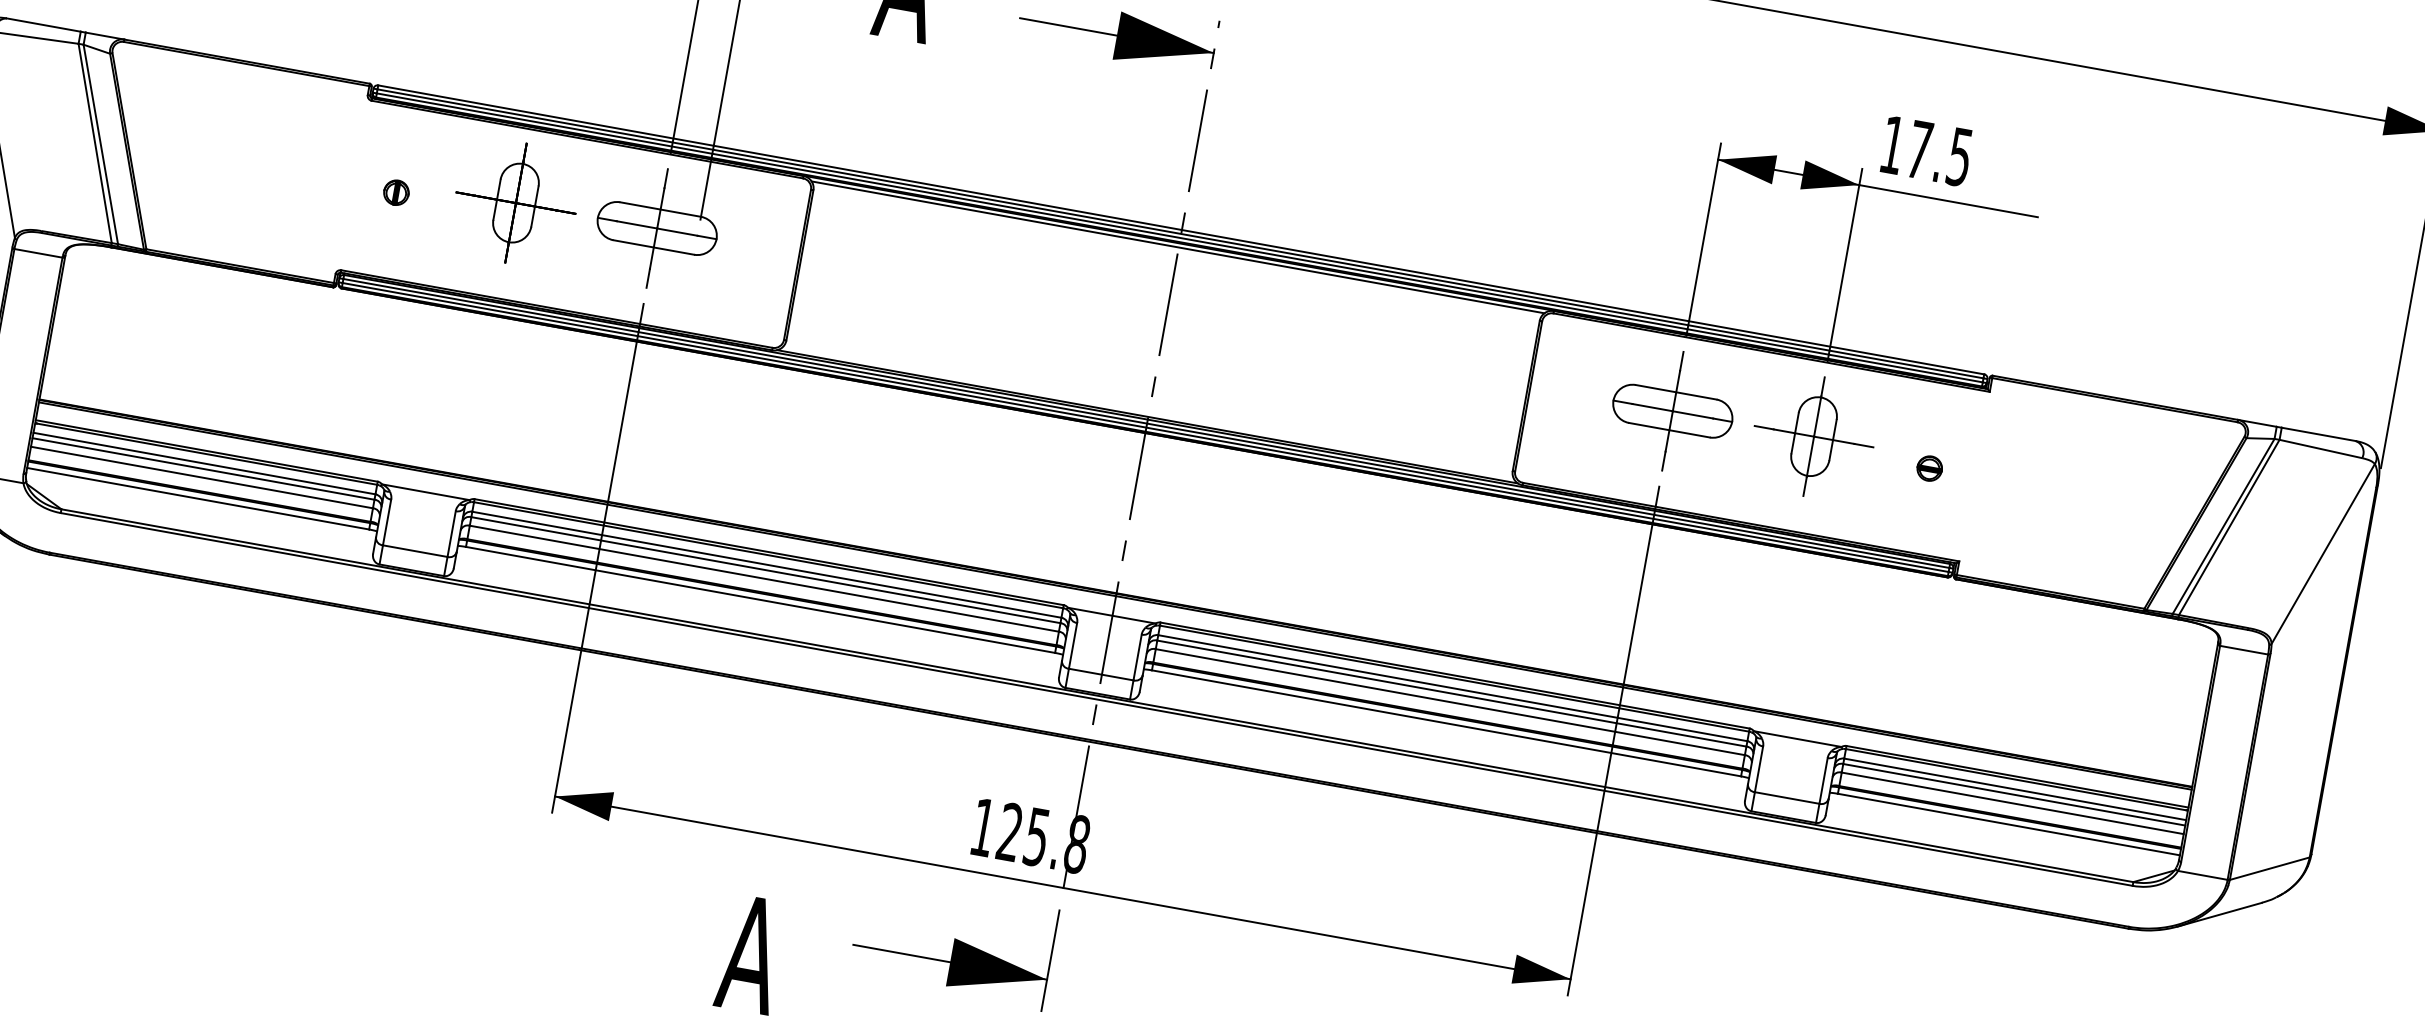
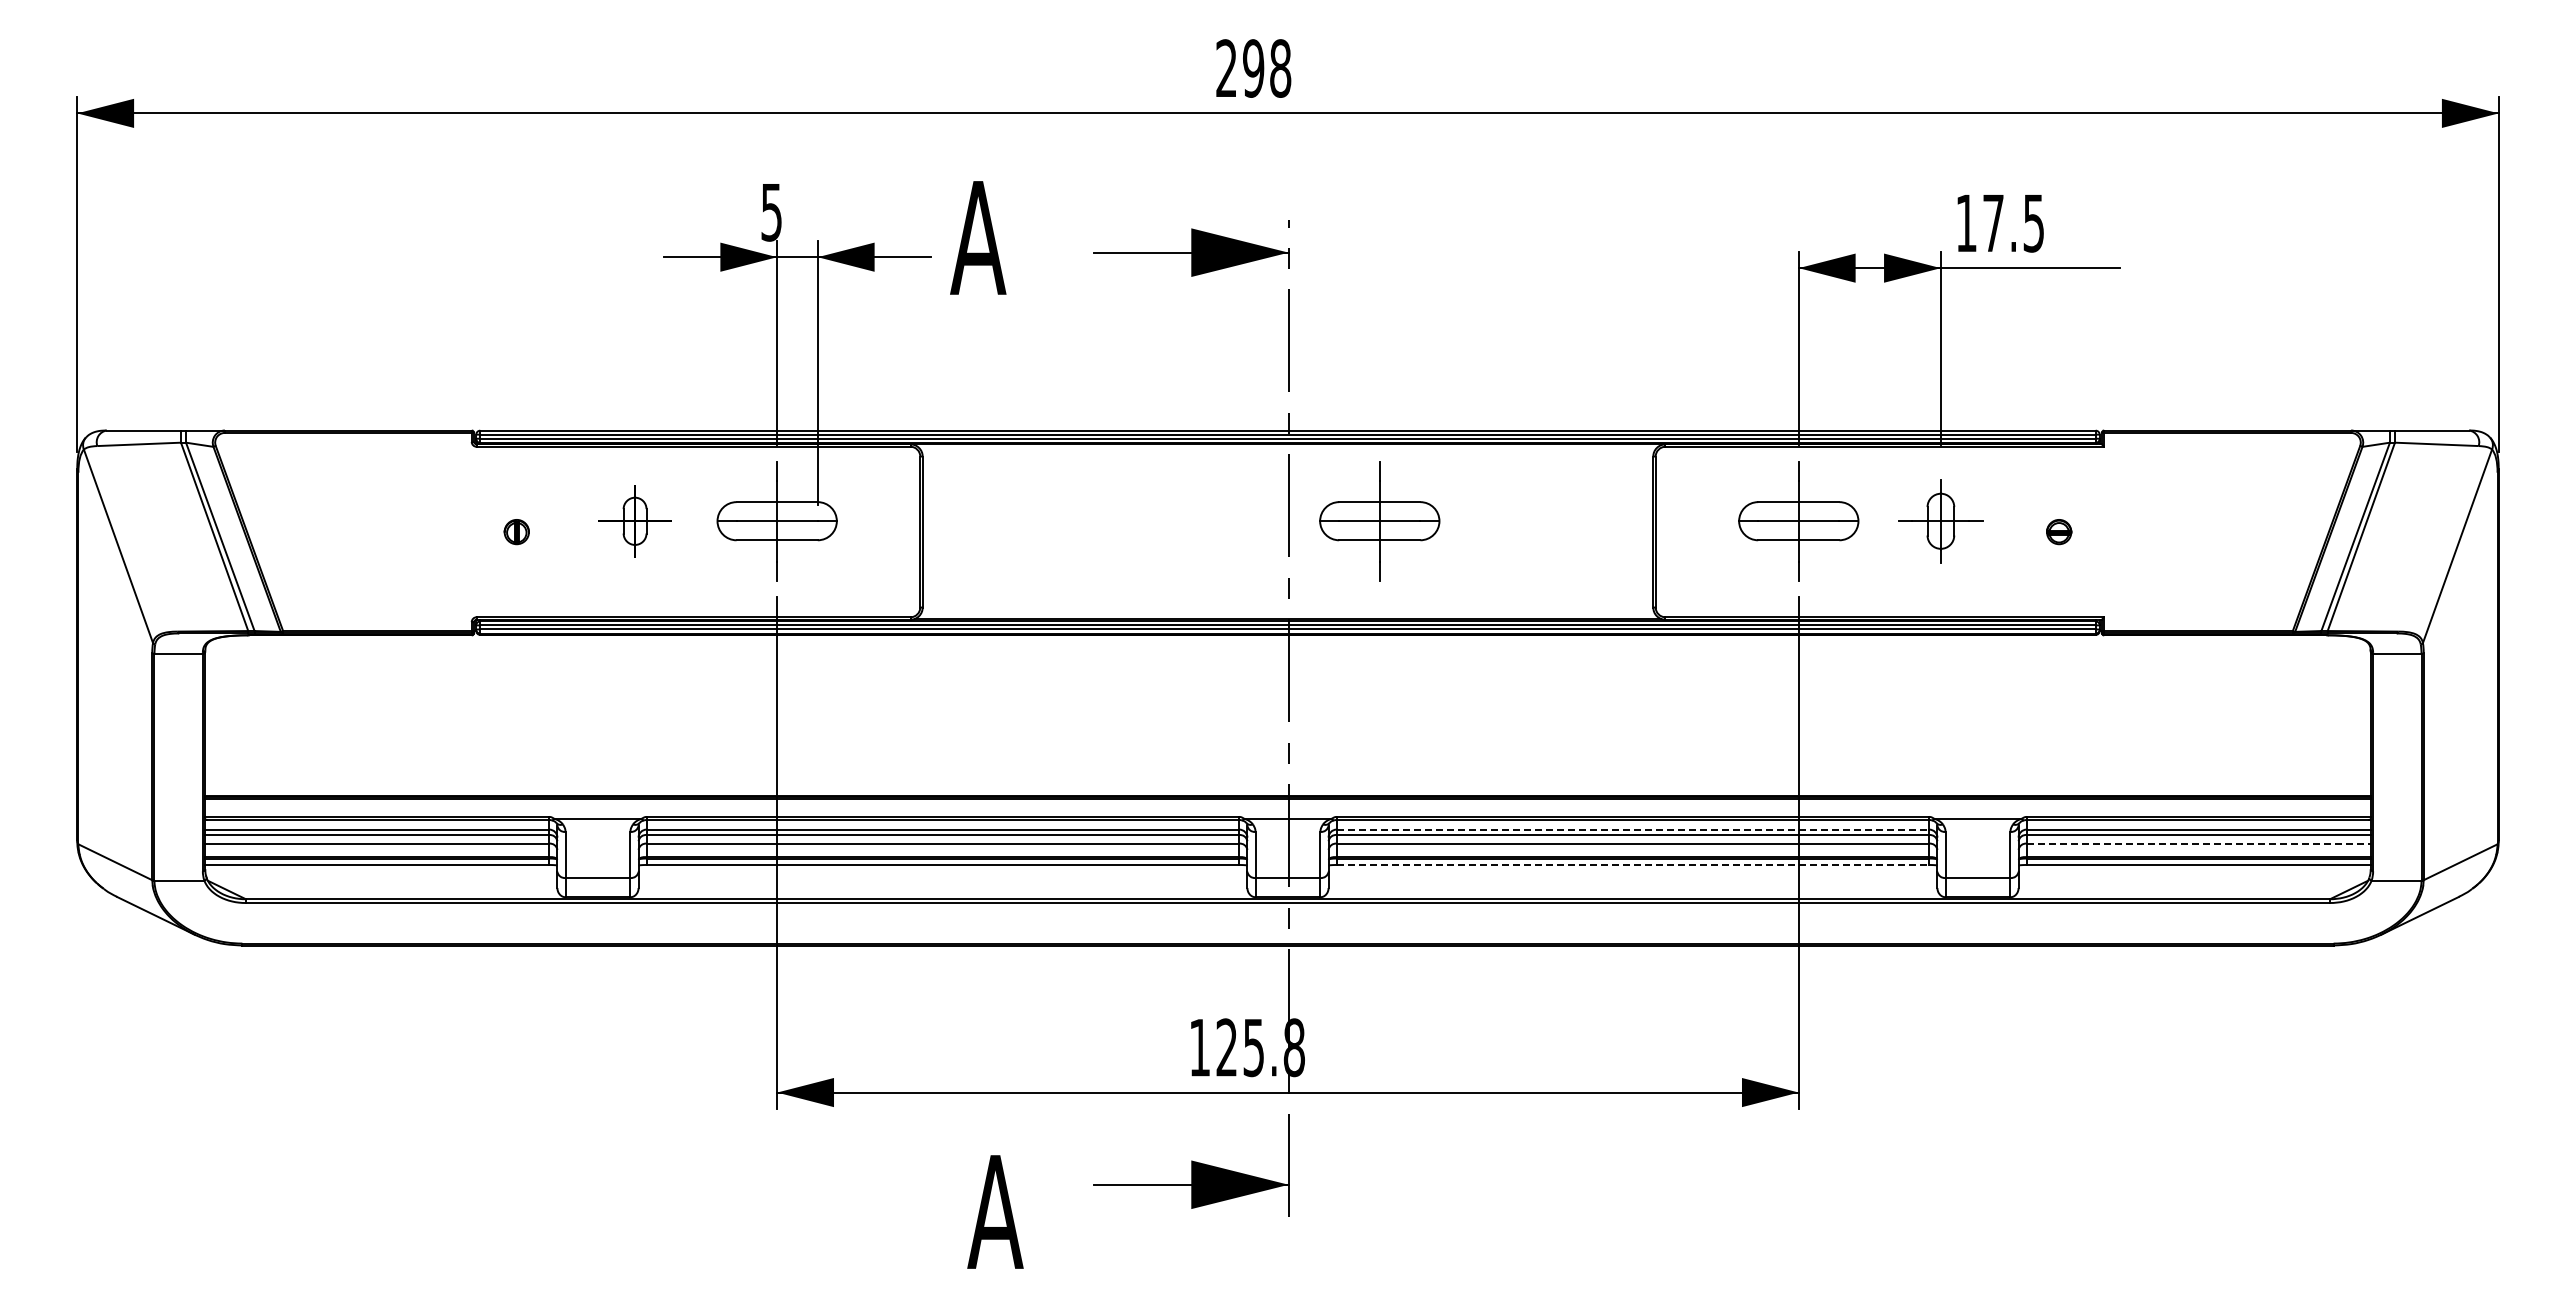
part: (515, 203) -> (634, 521), size x0.6
line: (1177, 247) -> (1287, 448), removed
part: (1255, 336) -> (1379, 521), added
part: (1813, 436) -> (1940, 521), size x0.7
line: (1453, 688) -> (1633, 829), solid -> dashed
line: (1447, 722) -> (1633, 864), solid -> dashed
line: (2012, 803) -> (2198, 843), solid -> dashed

